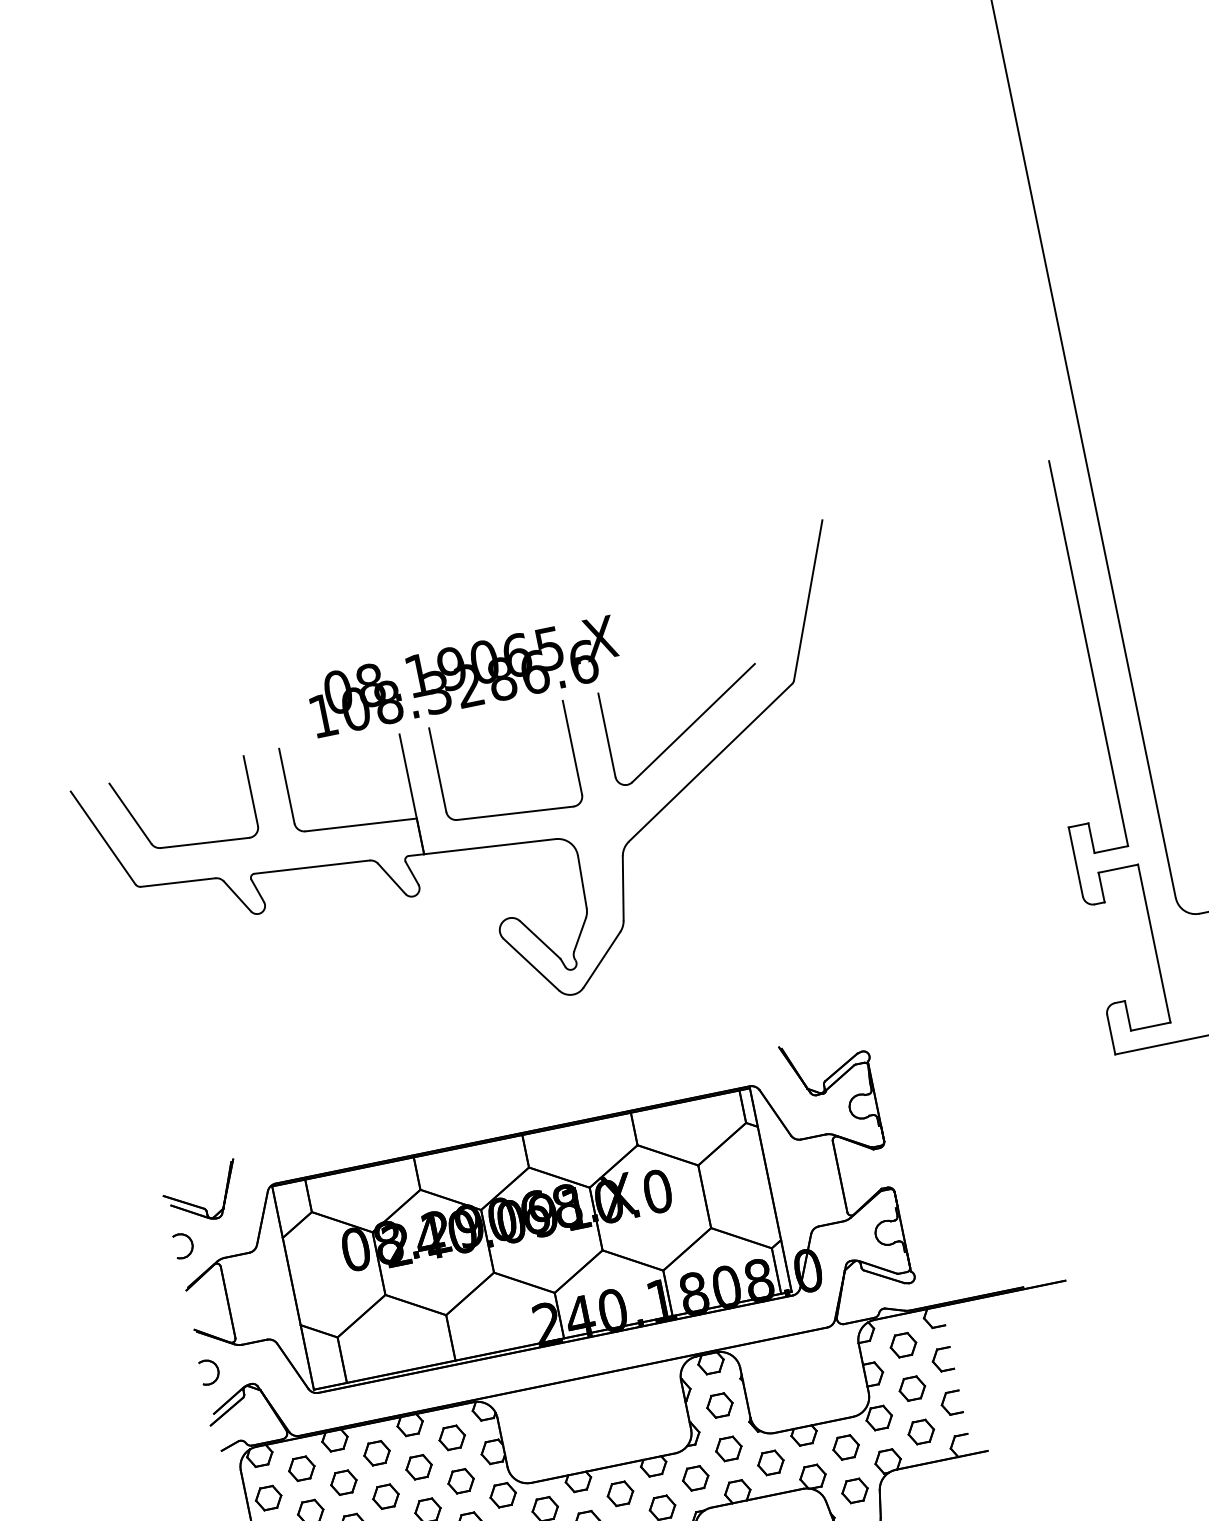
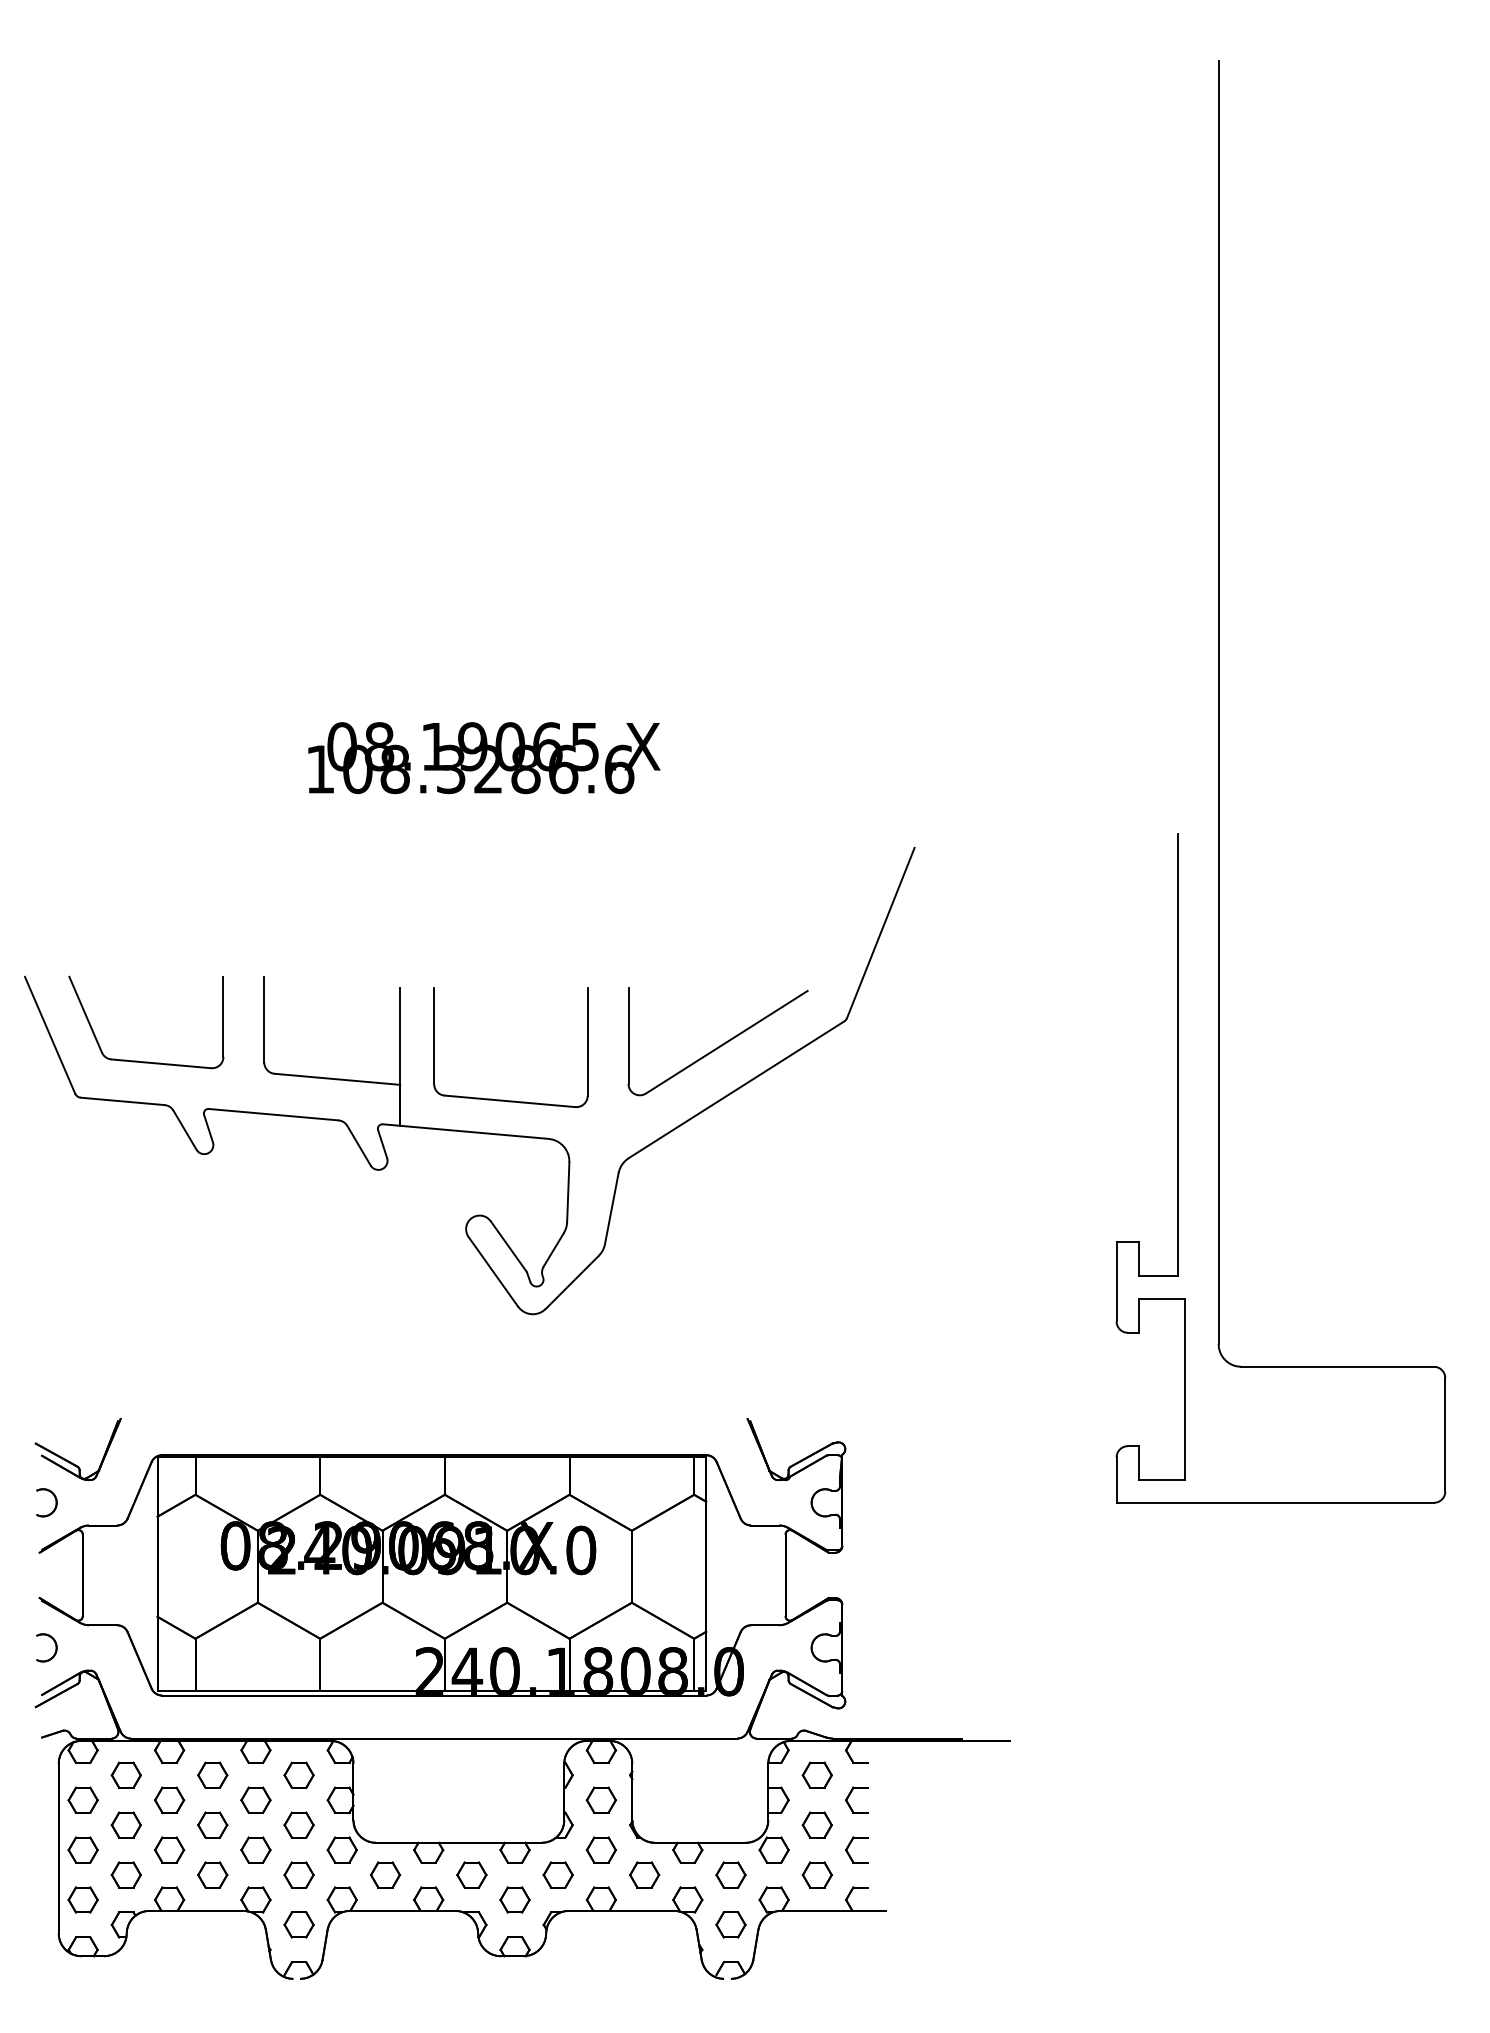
text: (464, 676) -> (484, 758), moved

